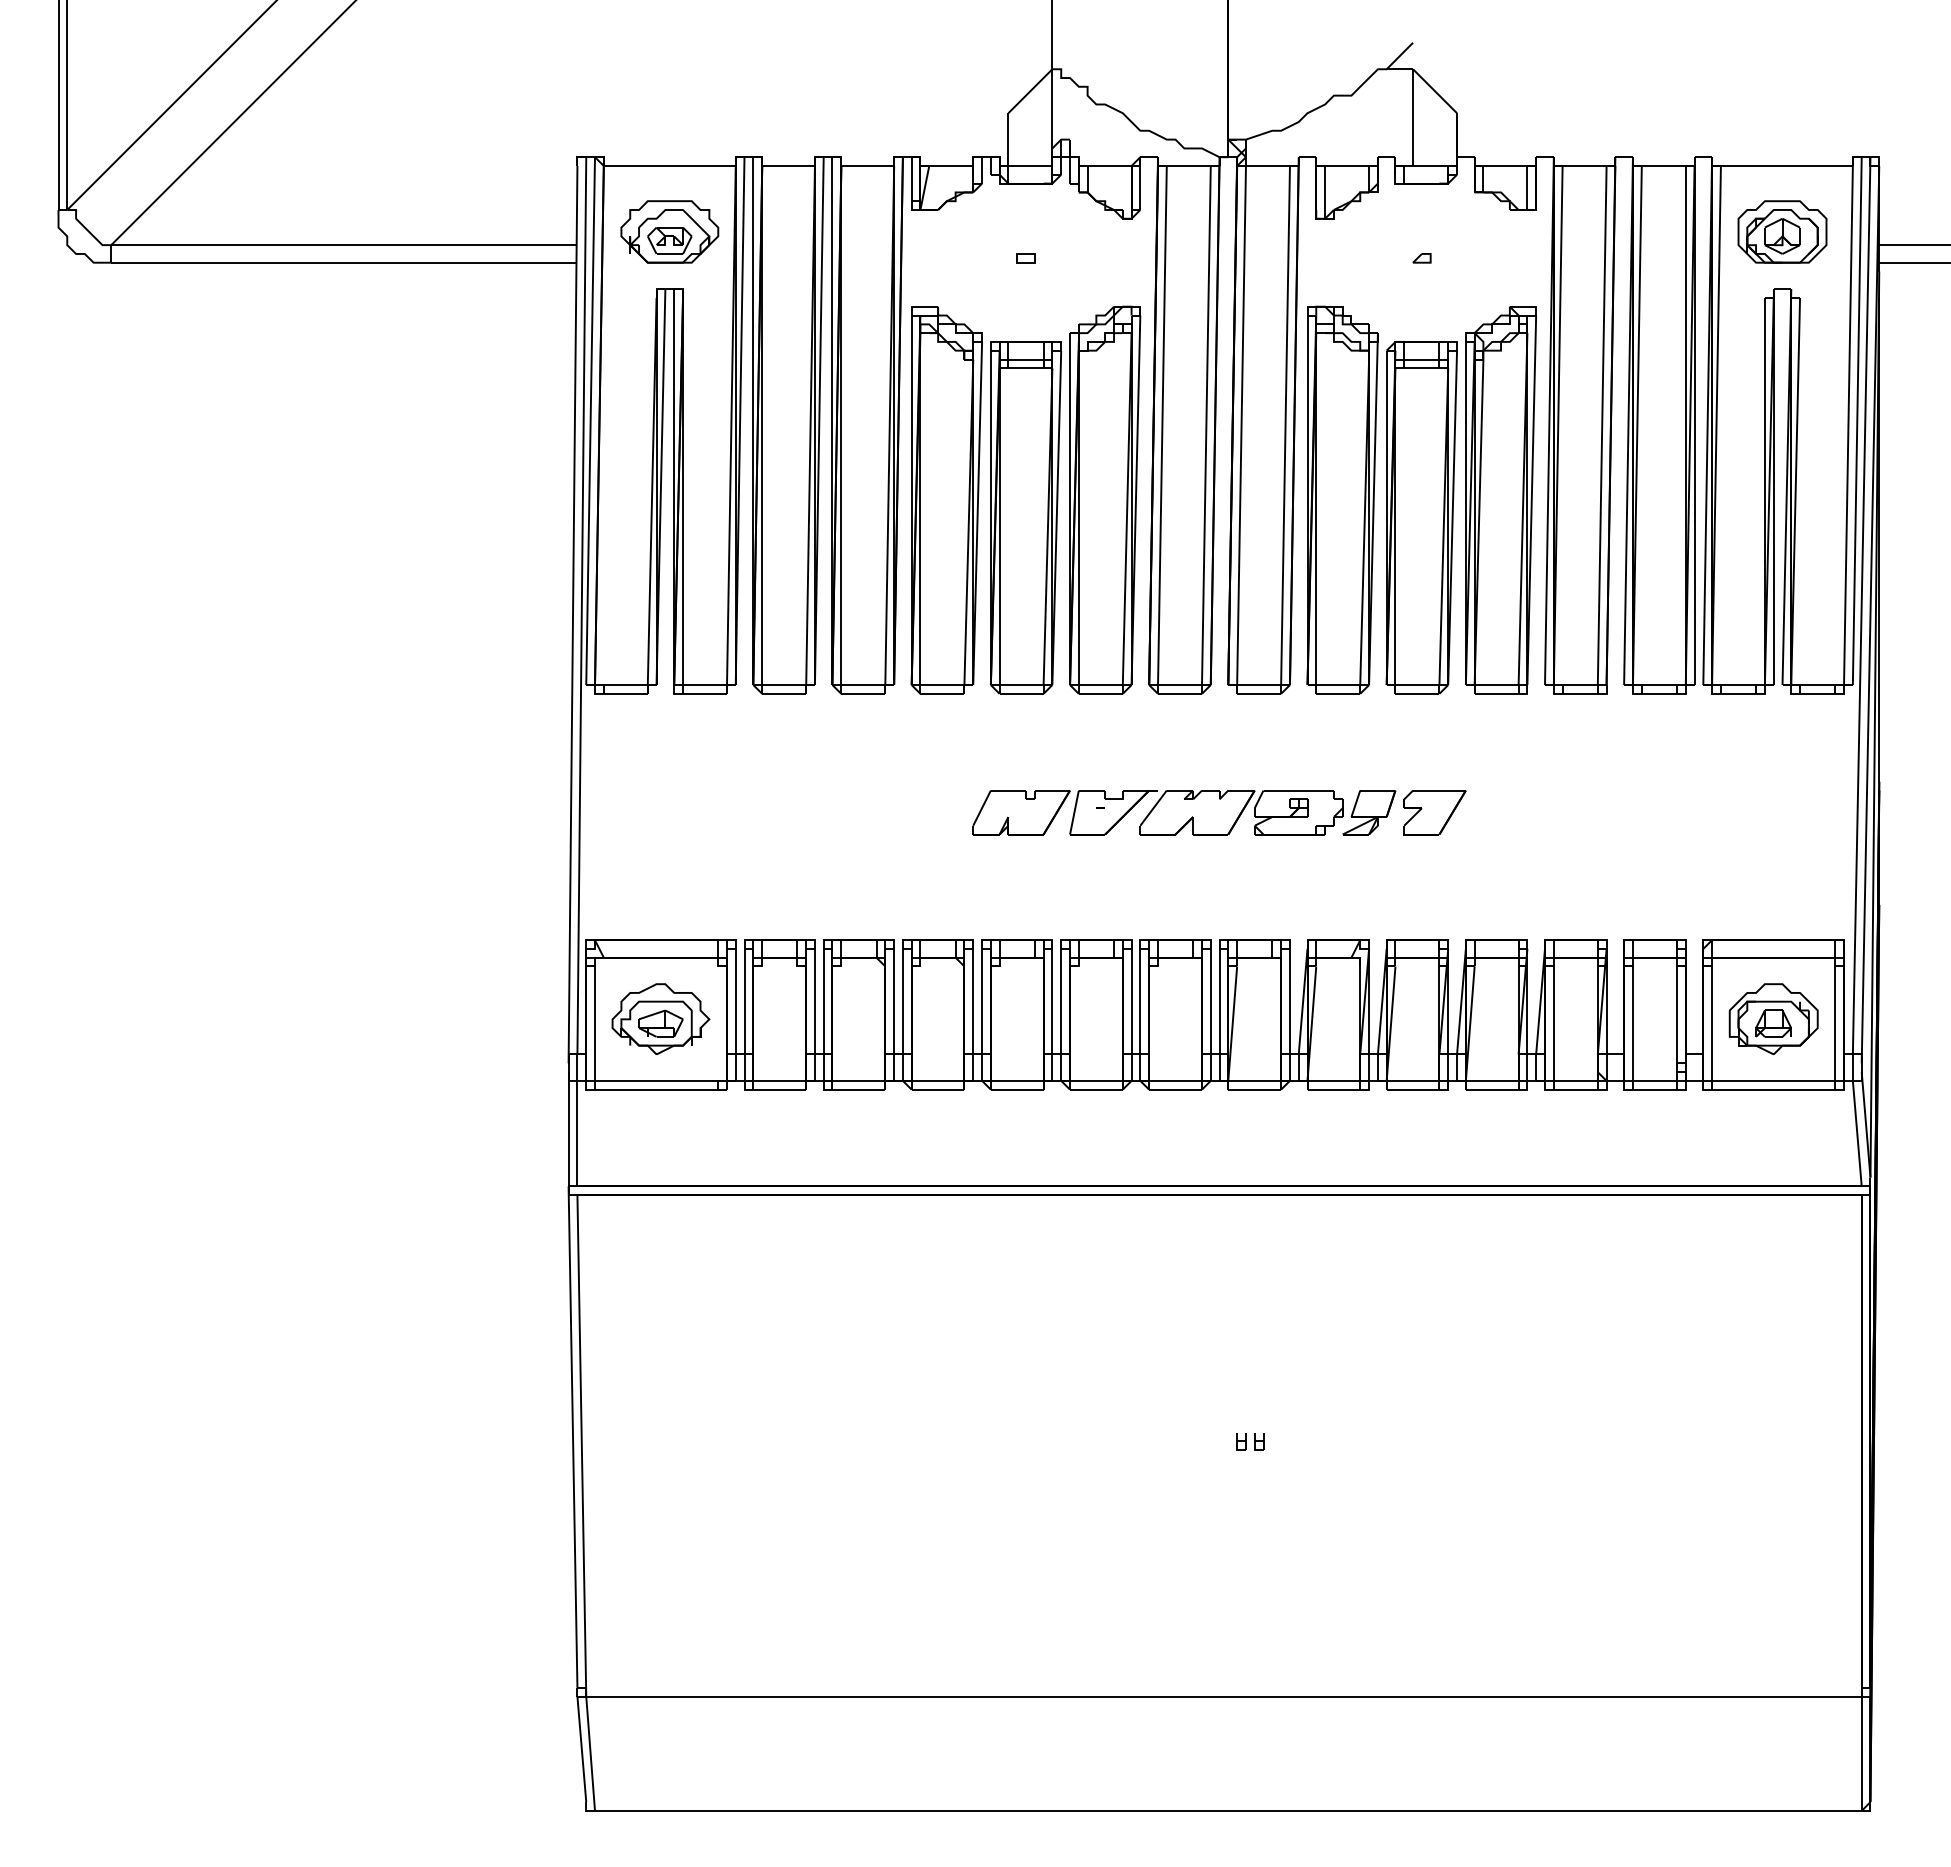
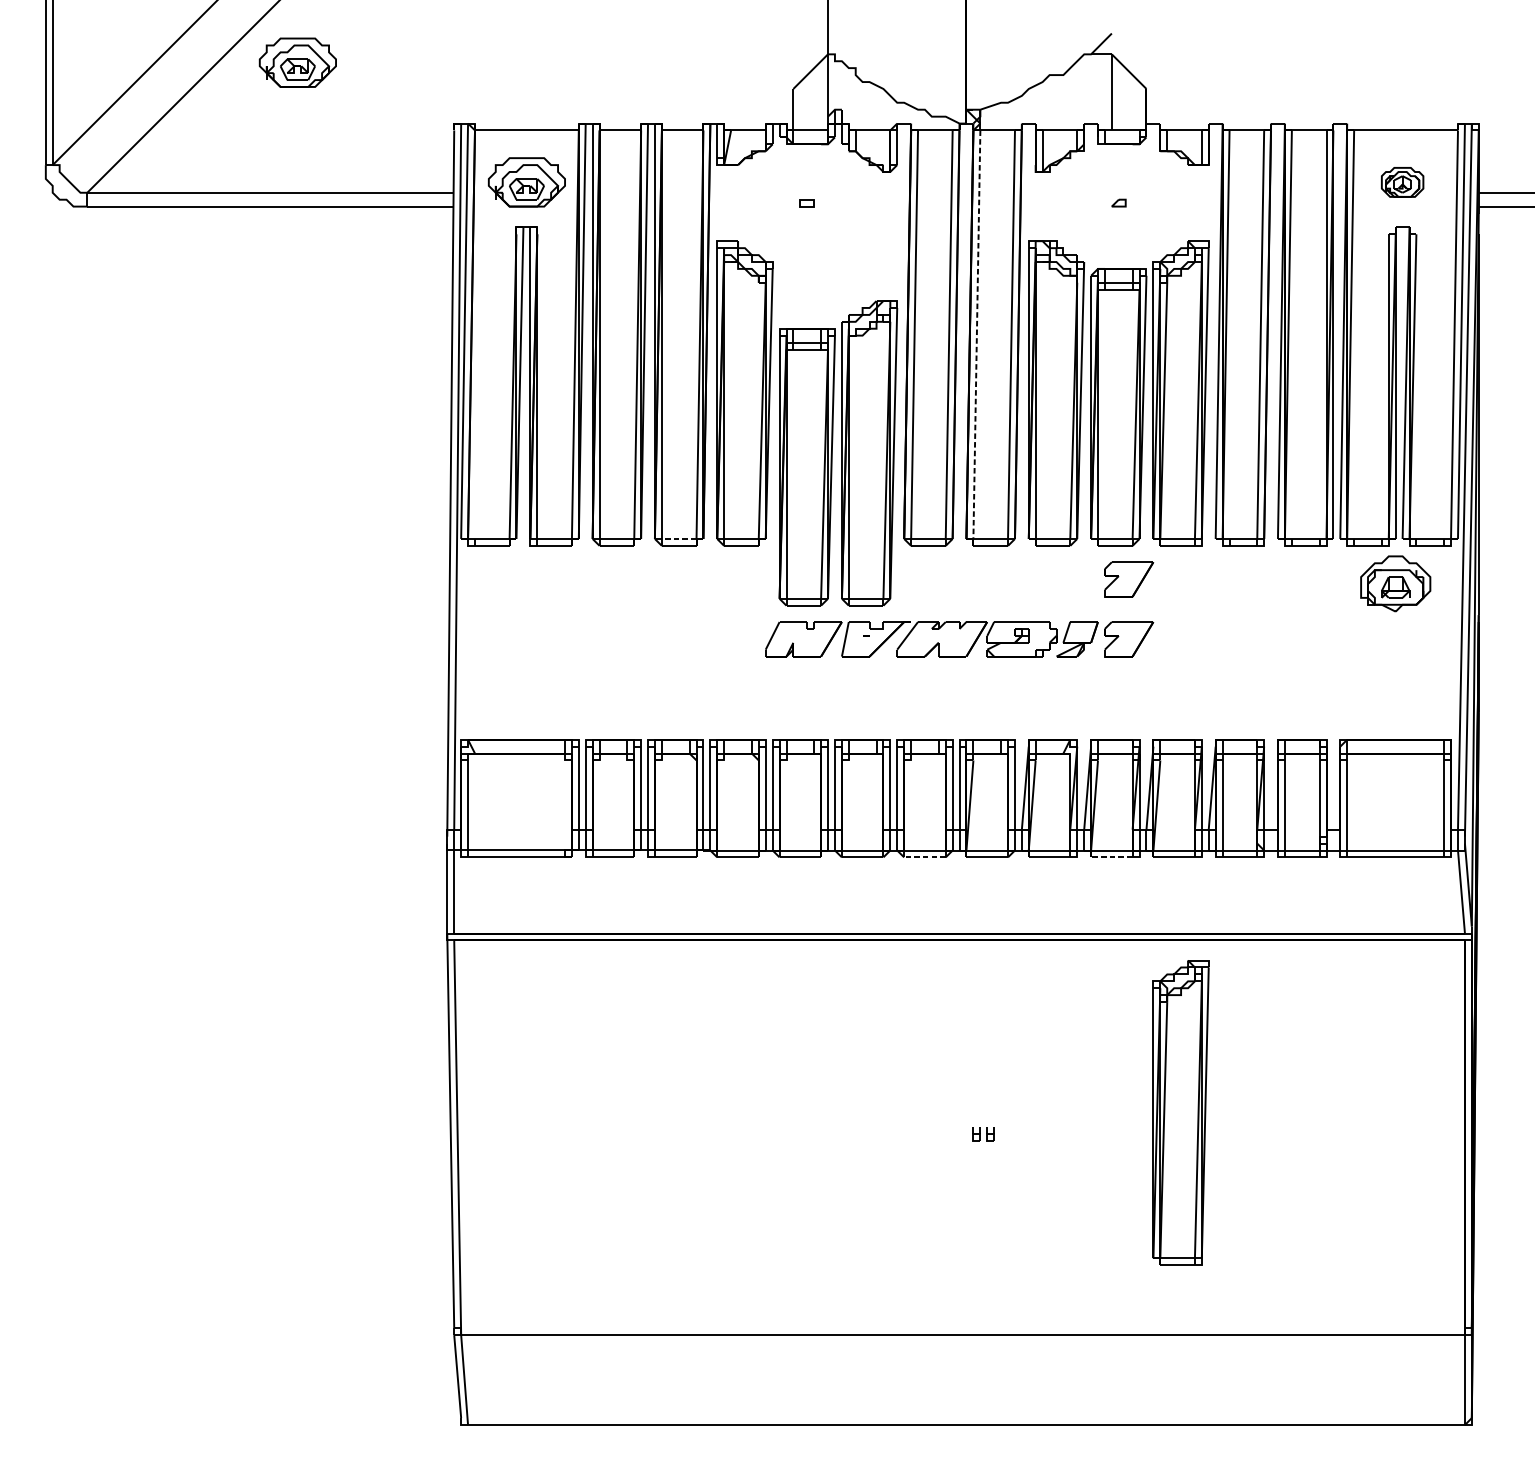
part: (378, 79) -> (297, 62), added
part: (1782, 231) -> (1402, 182), size x0.6
line: (1241, 425) -> (976, 334), solid -> dashed
part: (1065, 499) -> (838, 452), moved
line: (863, 685) -> (679, 539), solid -> dashed
part: (1434, 736) -> (1128, 579), added
part: (660, 1018) -> (519, 801), removed
part: (1773, 1018) -> (1395, 583), moved
line: (1175, 1089) -> (924, 857), solid -> dashed
line: (1412, 1089) -> (1111, 857), solid -> dashed
part: (1500, 1414) -> (1180, 1113), added

